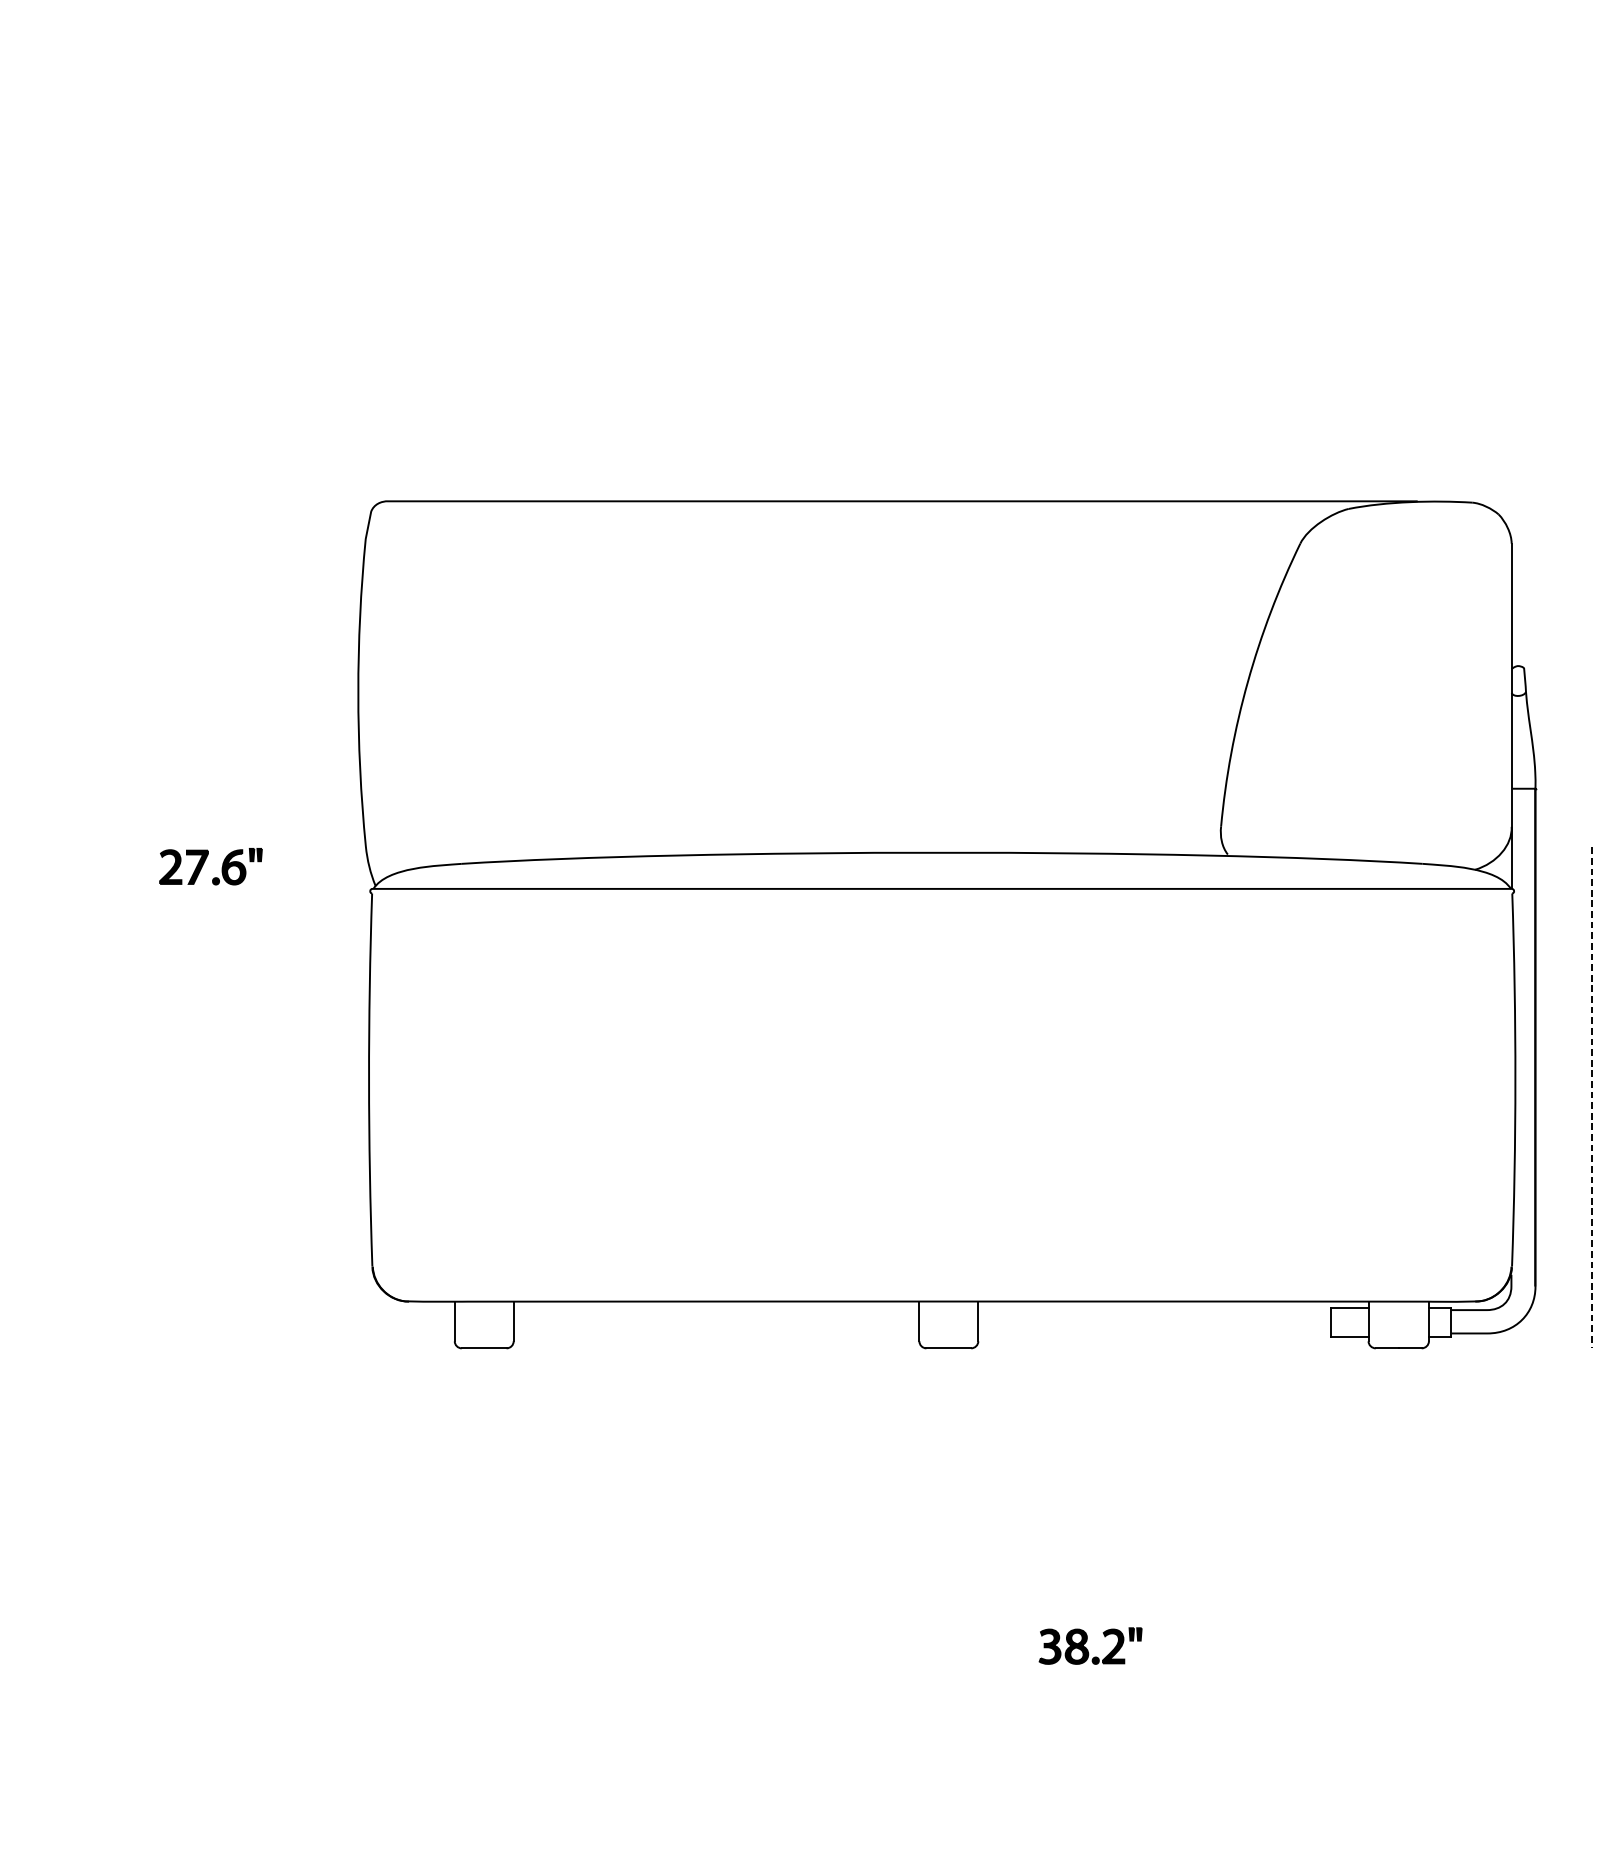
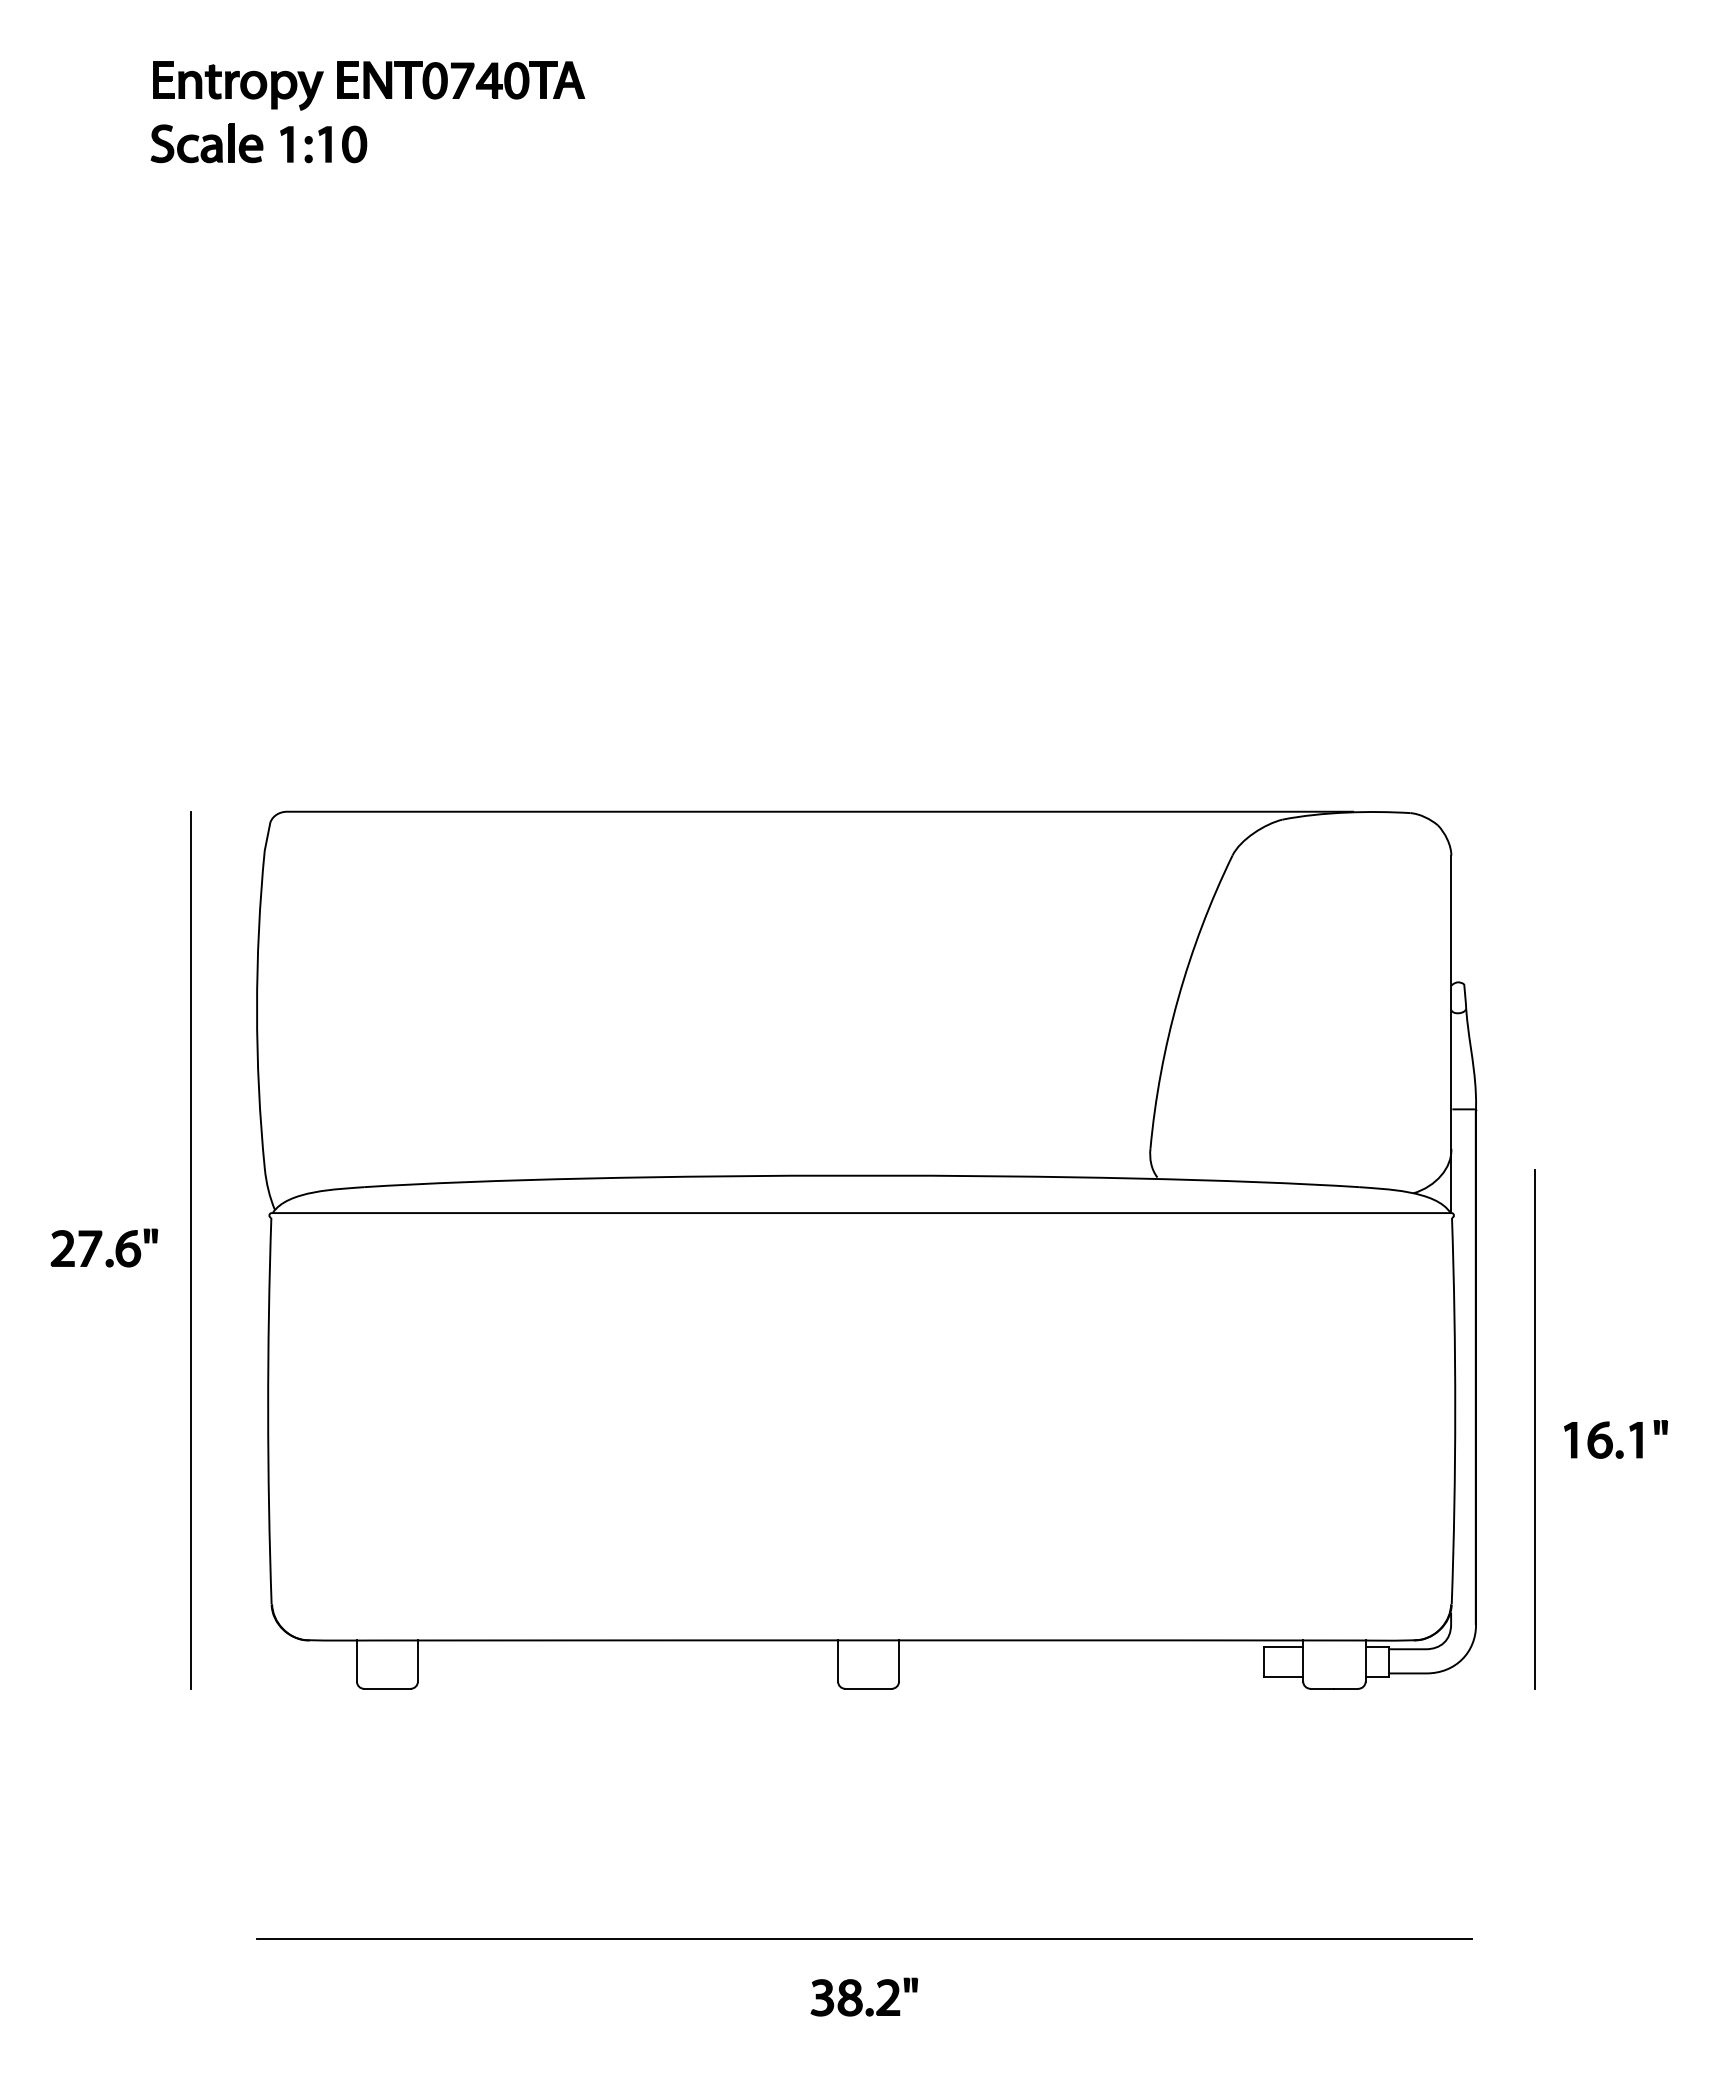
part: (205, 862) -> (98, 1243), moved
line: (295, 924) -> (191, 1249), added
line: (1591, 1097) -> (1534, 1429), dashed -> solid
line: (944, 1590) -> (864, 1939), added
part: (1090, 1645) -> (864, 1996), moved

